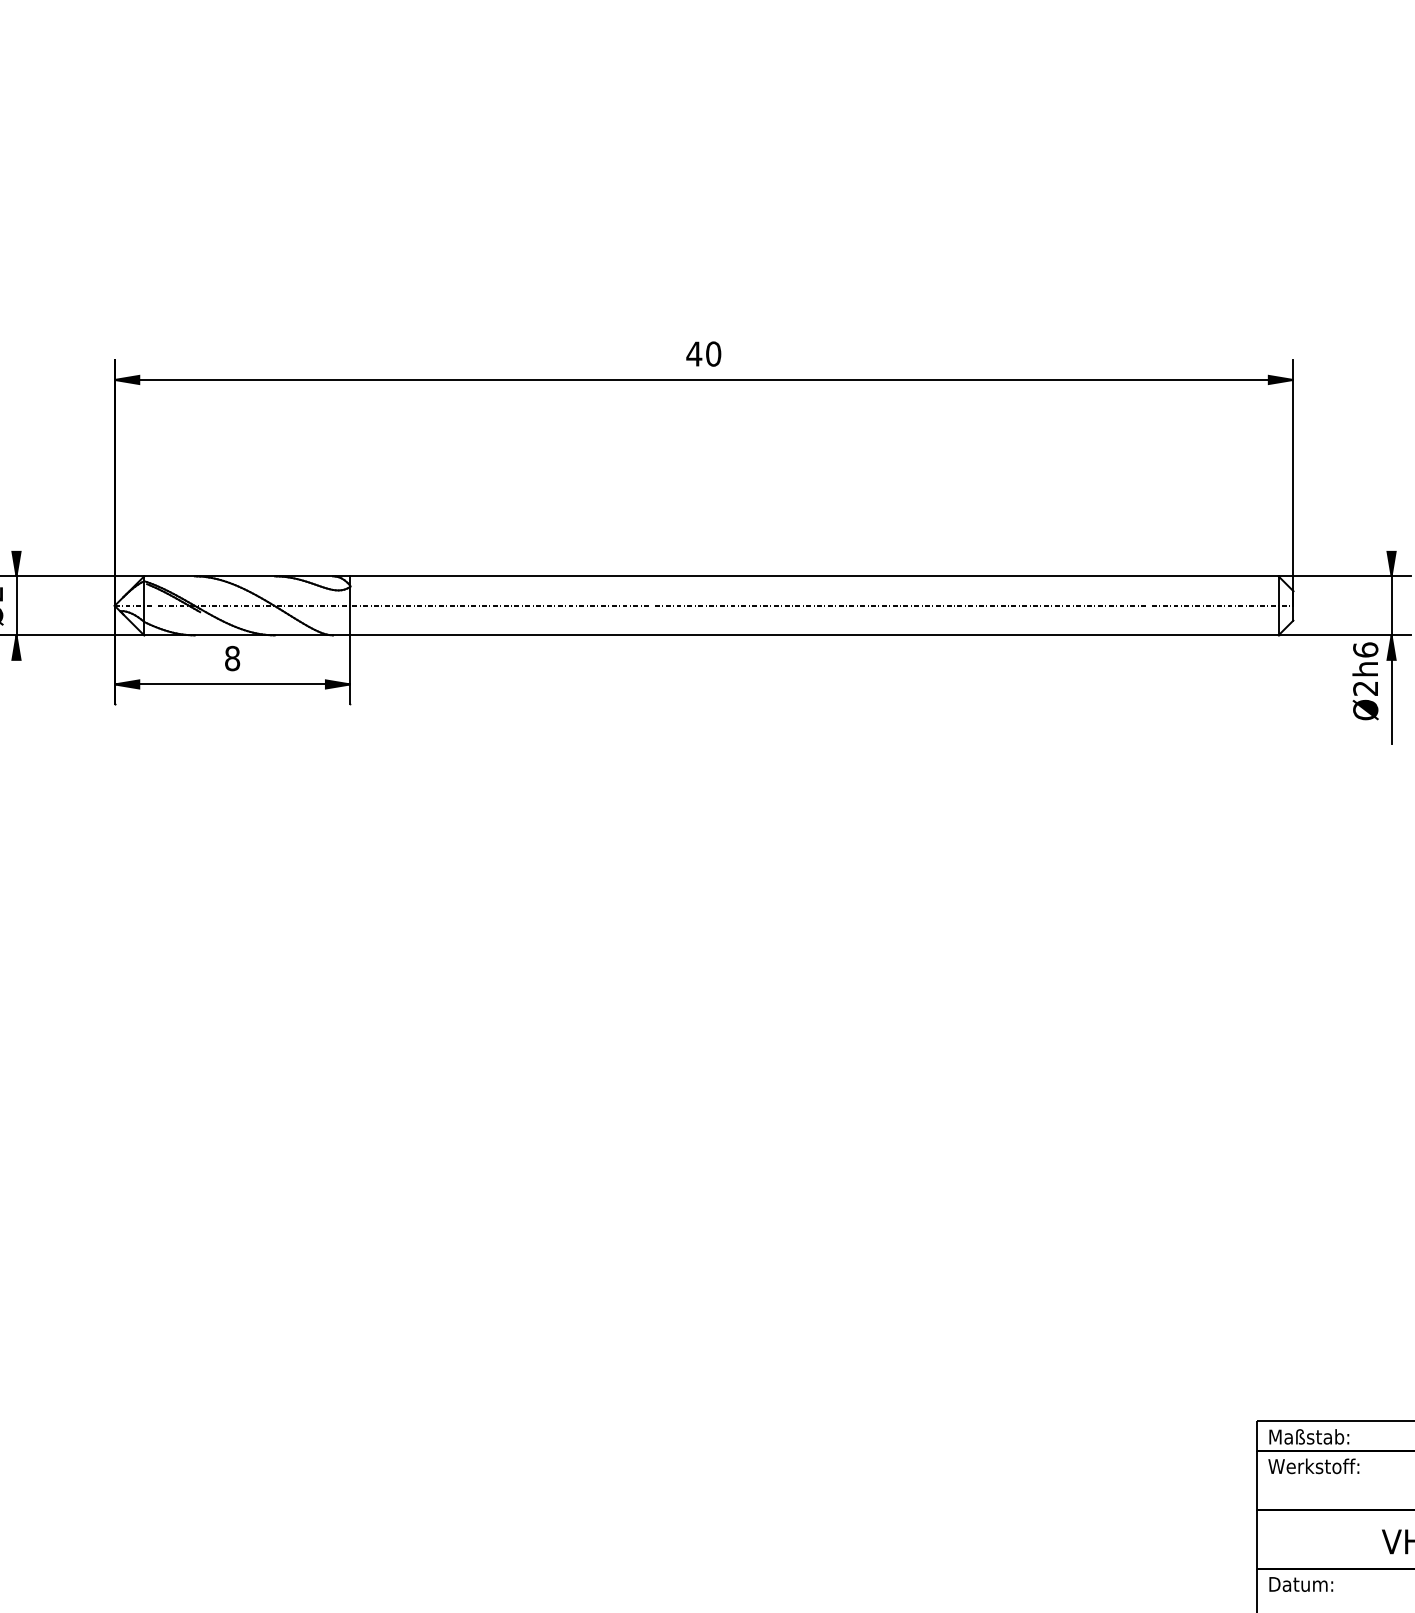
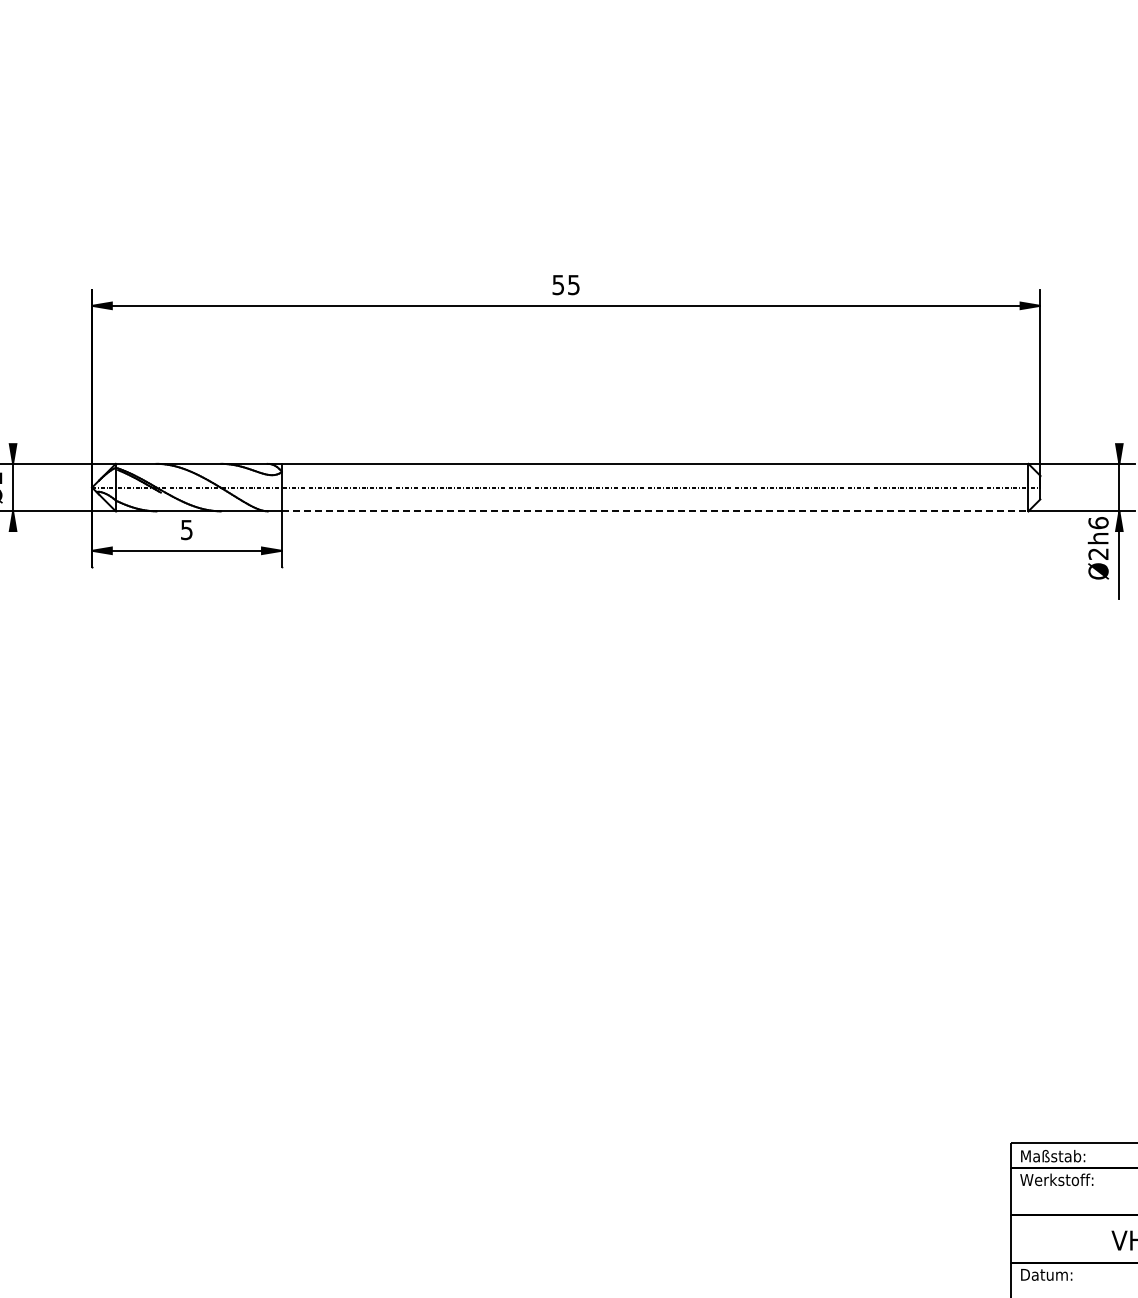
text: (703, 353) -> (565, 284), 40 -> 55
line: (815, 635) -> (655, 511), solid -> dashed
text: (232, 657) -> (186, 529), 8 -> 5

